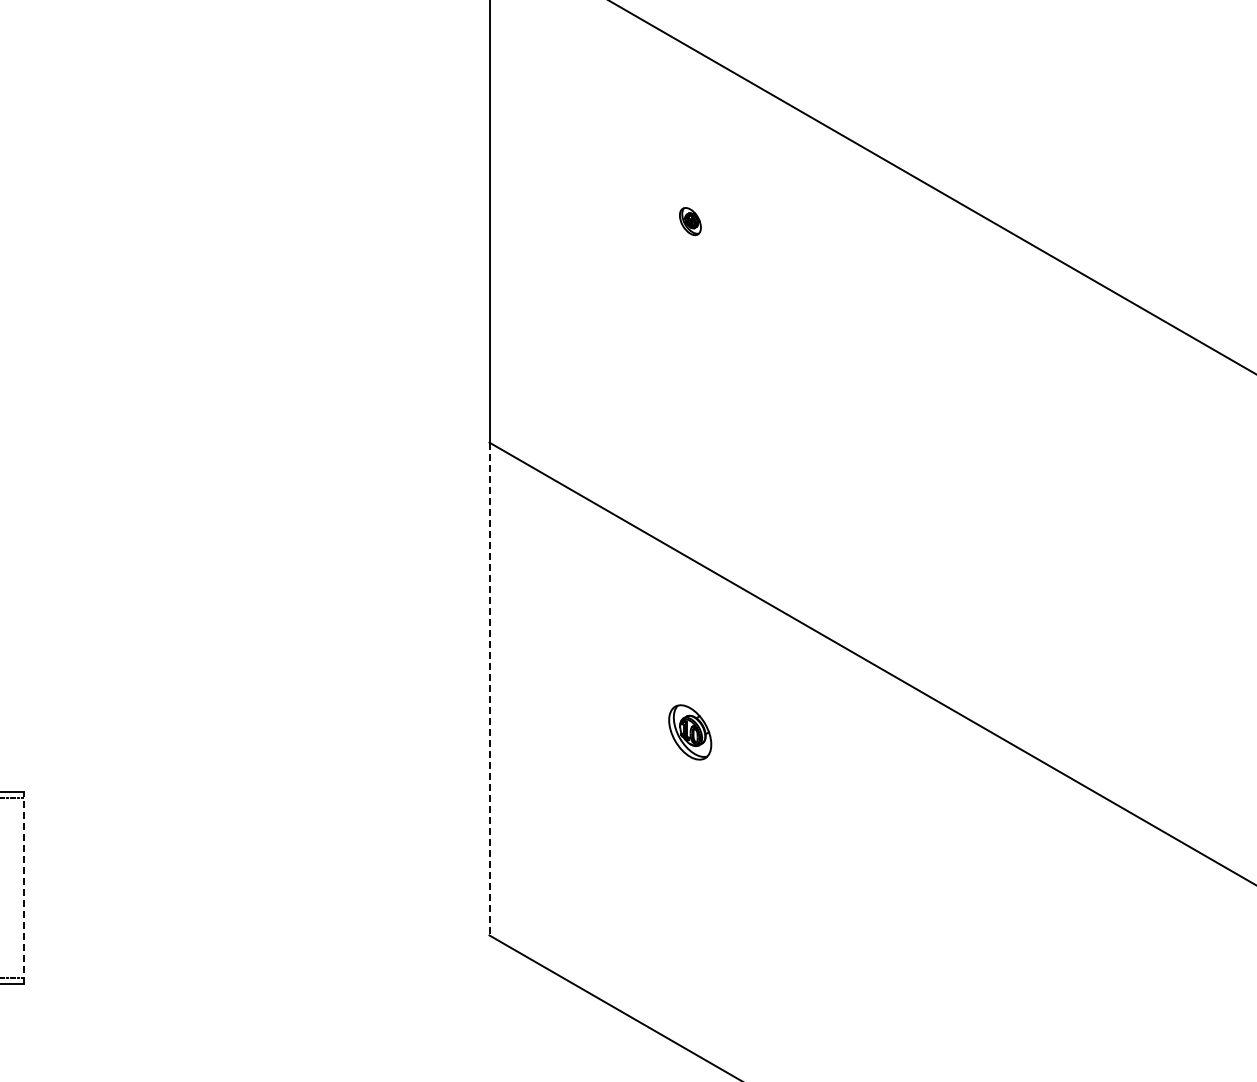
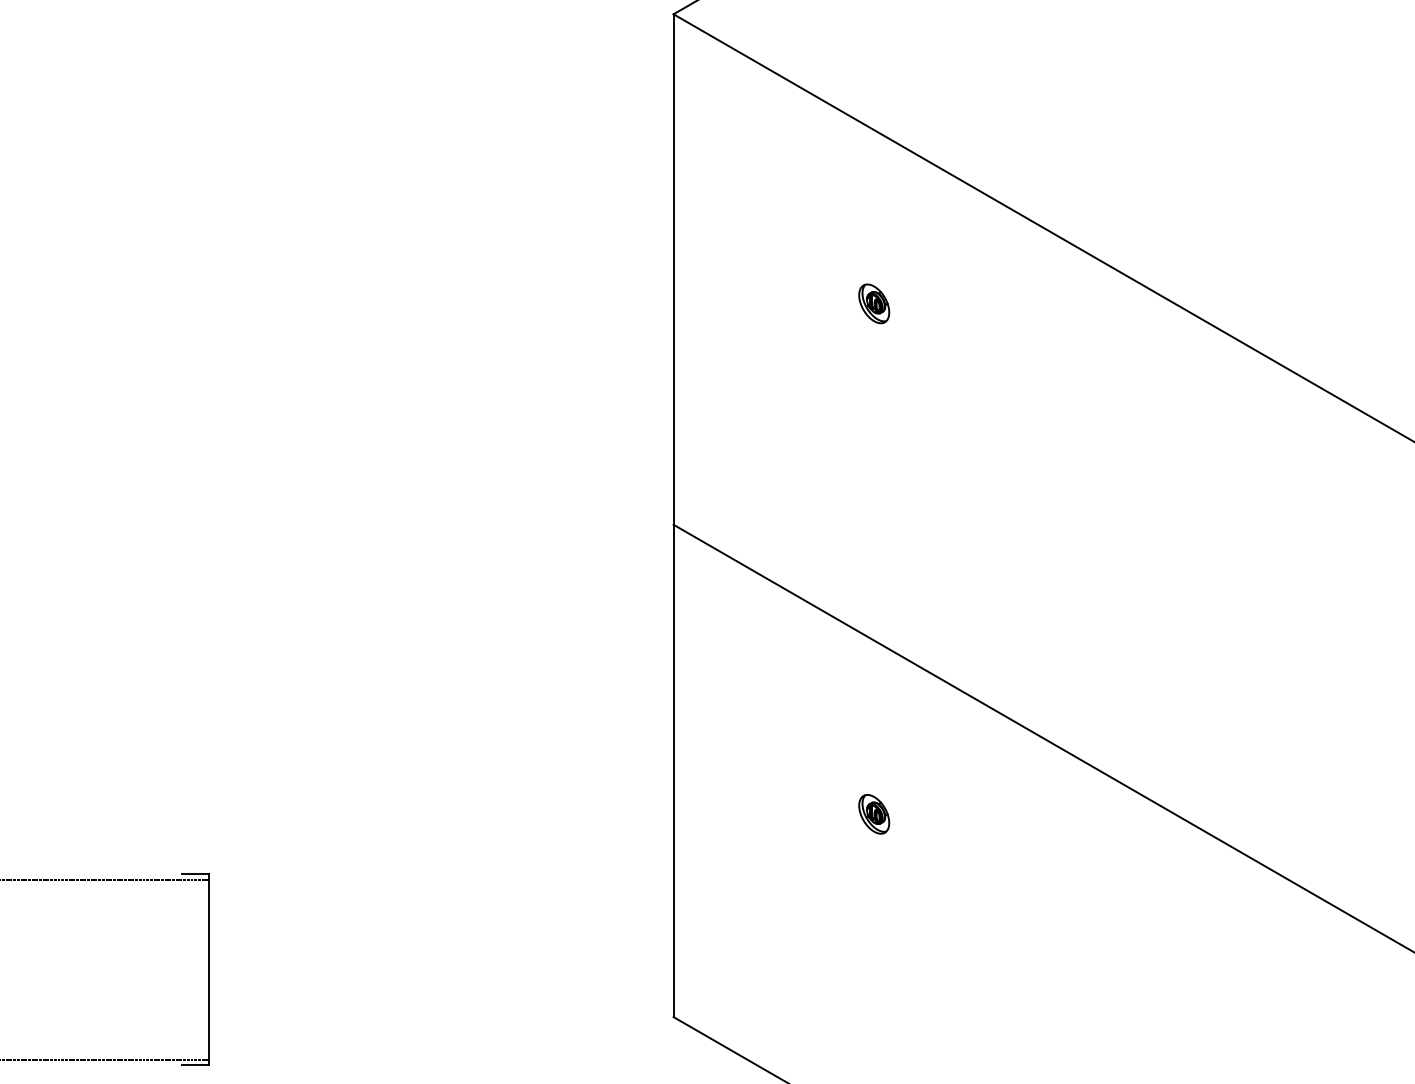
part: (690, 221) -> (874, 303), size x1.43
line: (489, 689) -> (673, 771), dashed -> solid
part: (690, 732) -> (874, 814), size x0.71
line: (24, 887) -> (209, 969), dashed -> solid

